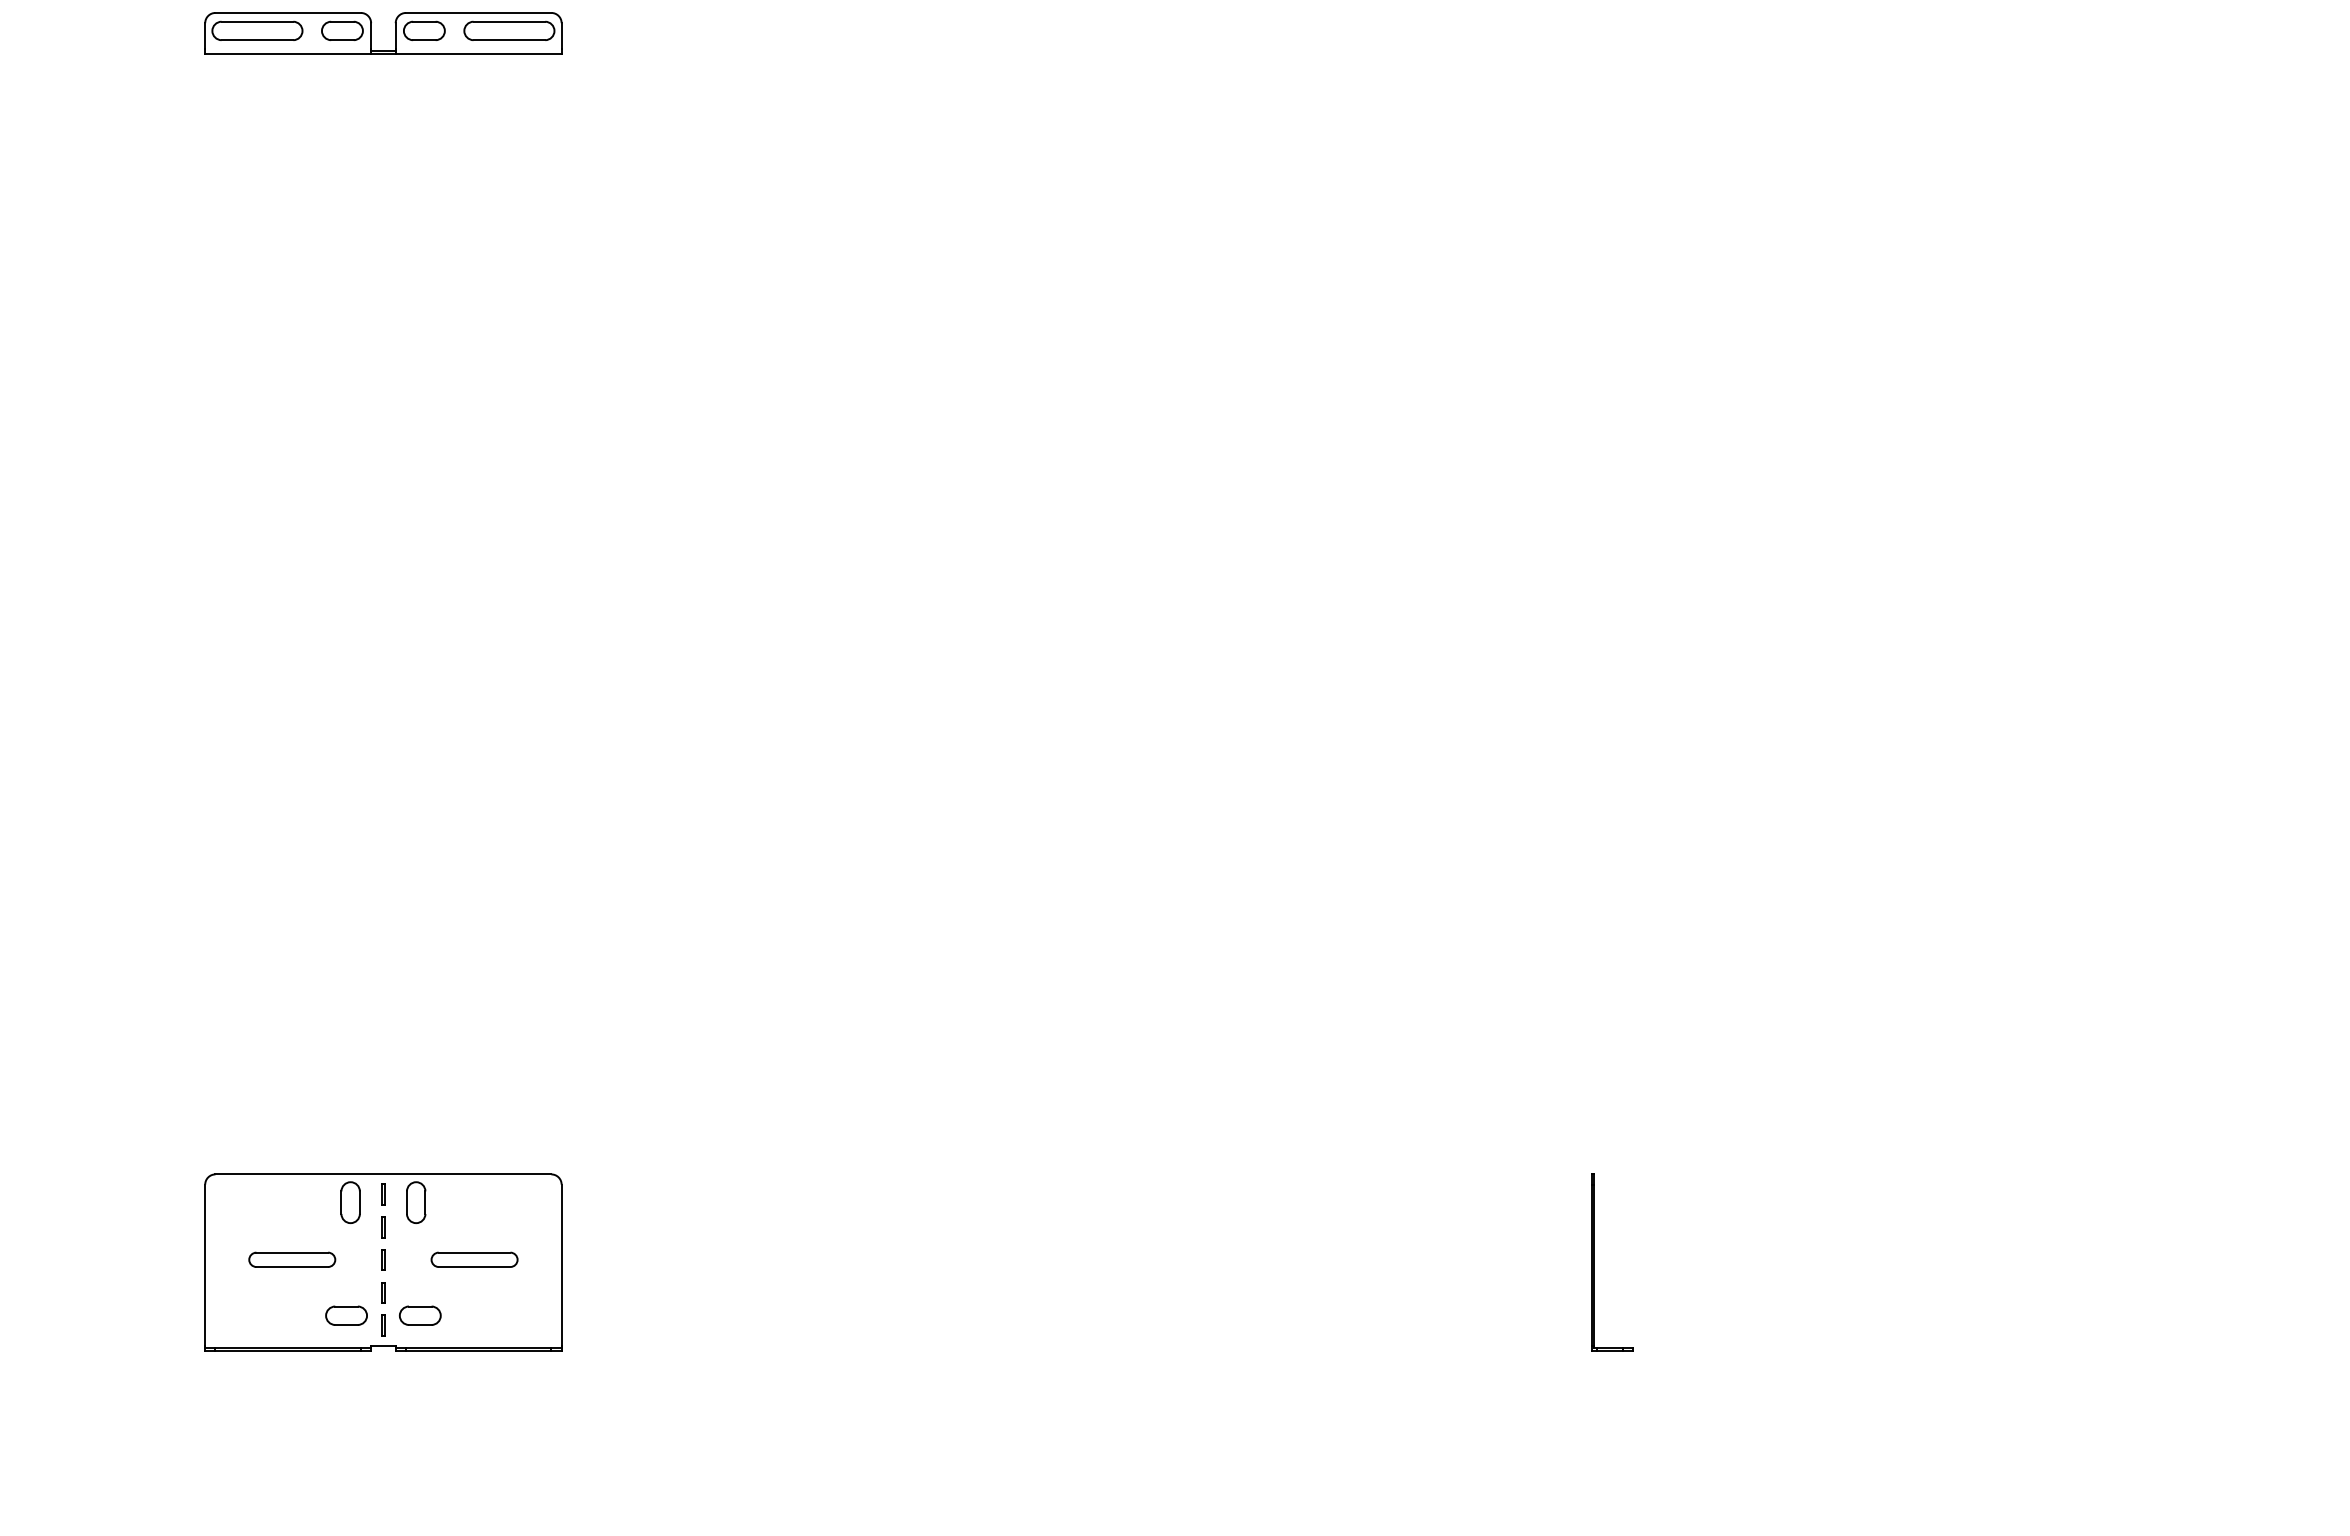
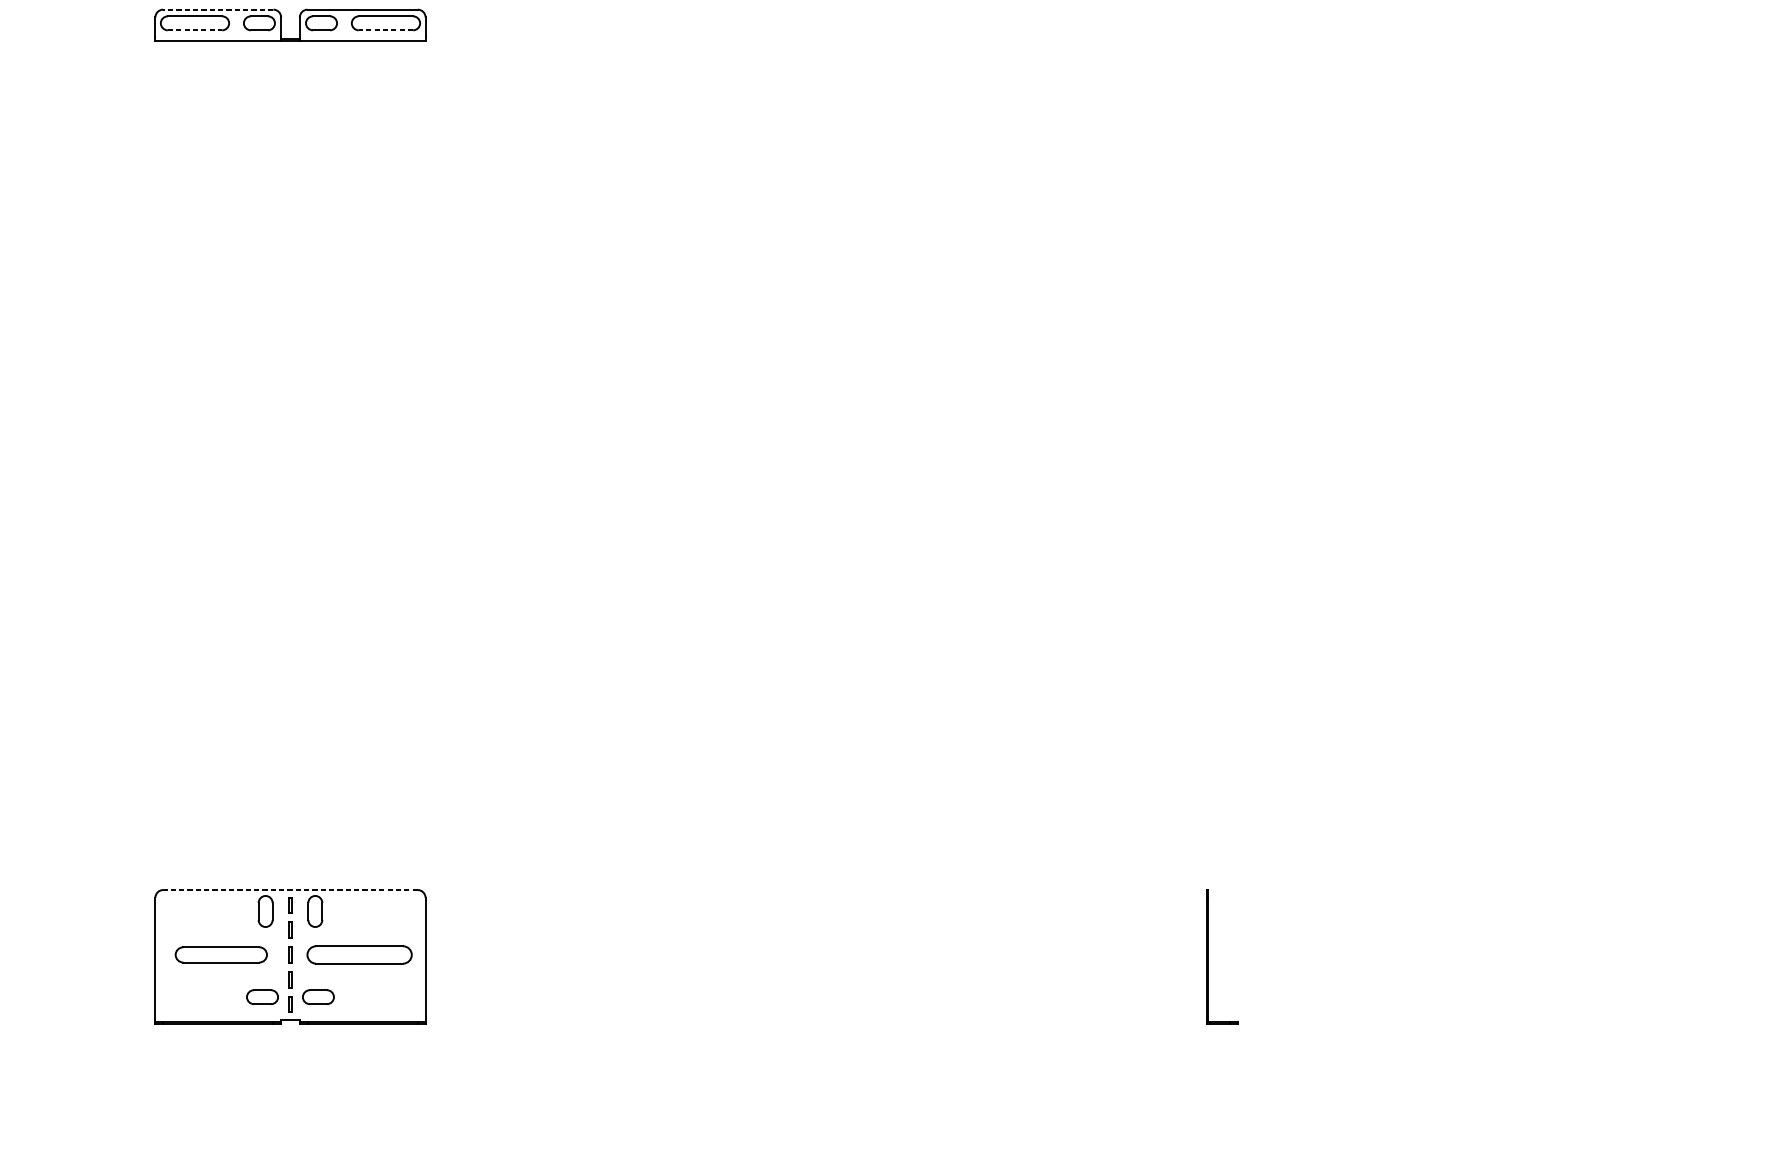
line: (288, 12) -> (218, 9), solid -> dashed
line: (257, 40) -> (195, 30), solid -> dashed
line: (509, 40) -> (386, 30), solid -> dashed
line: (383, 1174) -> (290, 890), solid -> dashed
part: (292, 1259) -> (221, 954), size x1.4
part: (474, 1259) -> (359, 954), size x1.6

